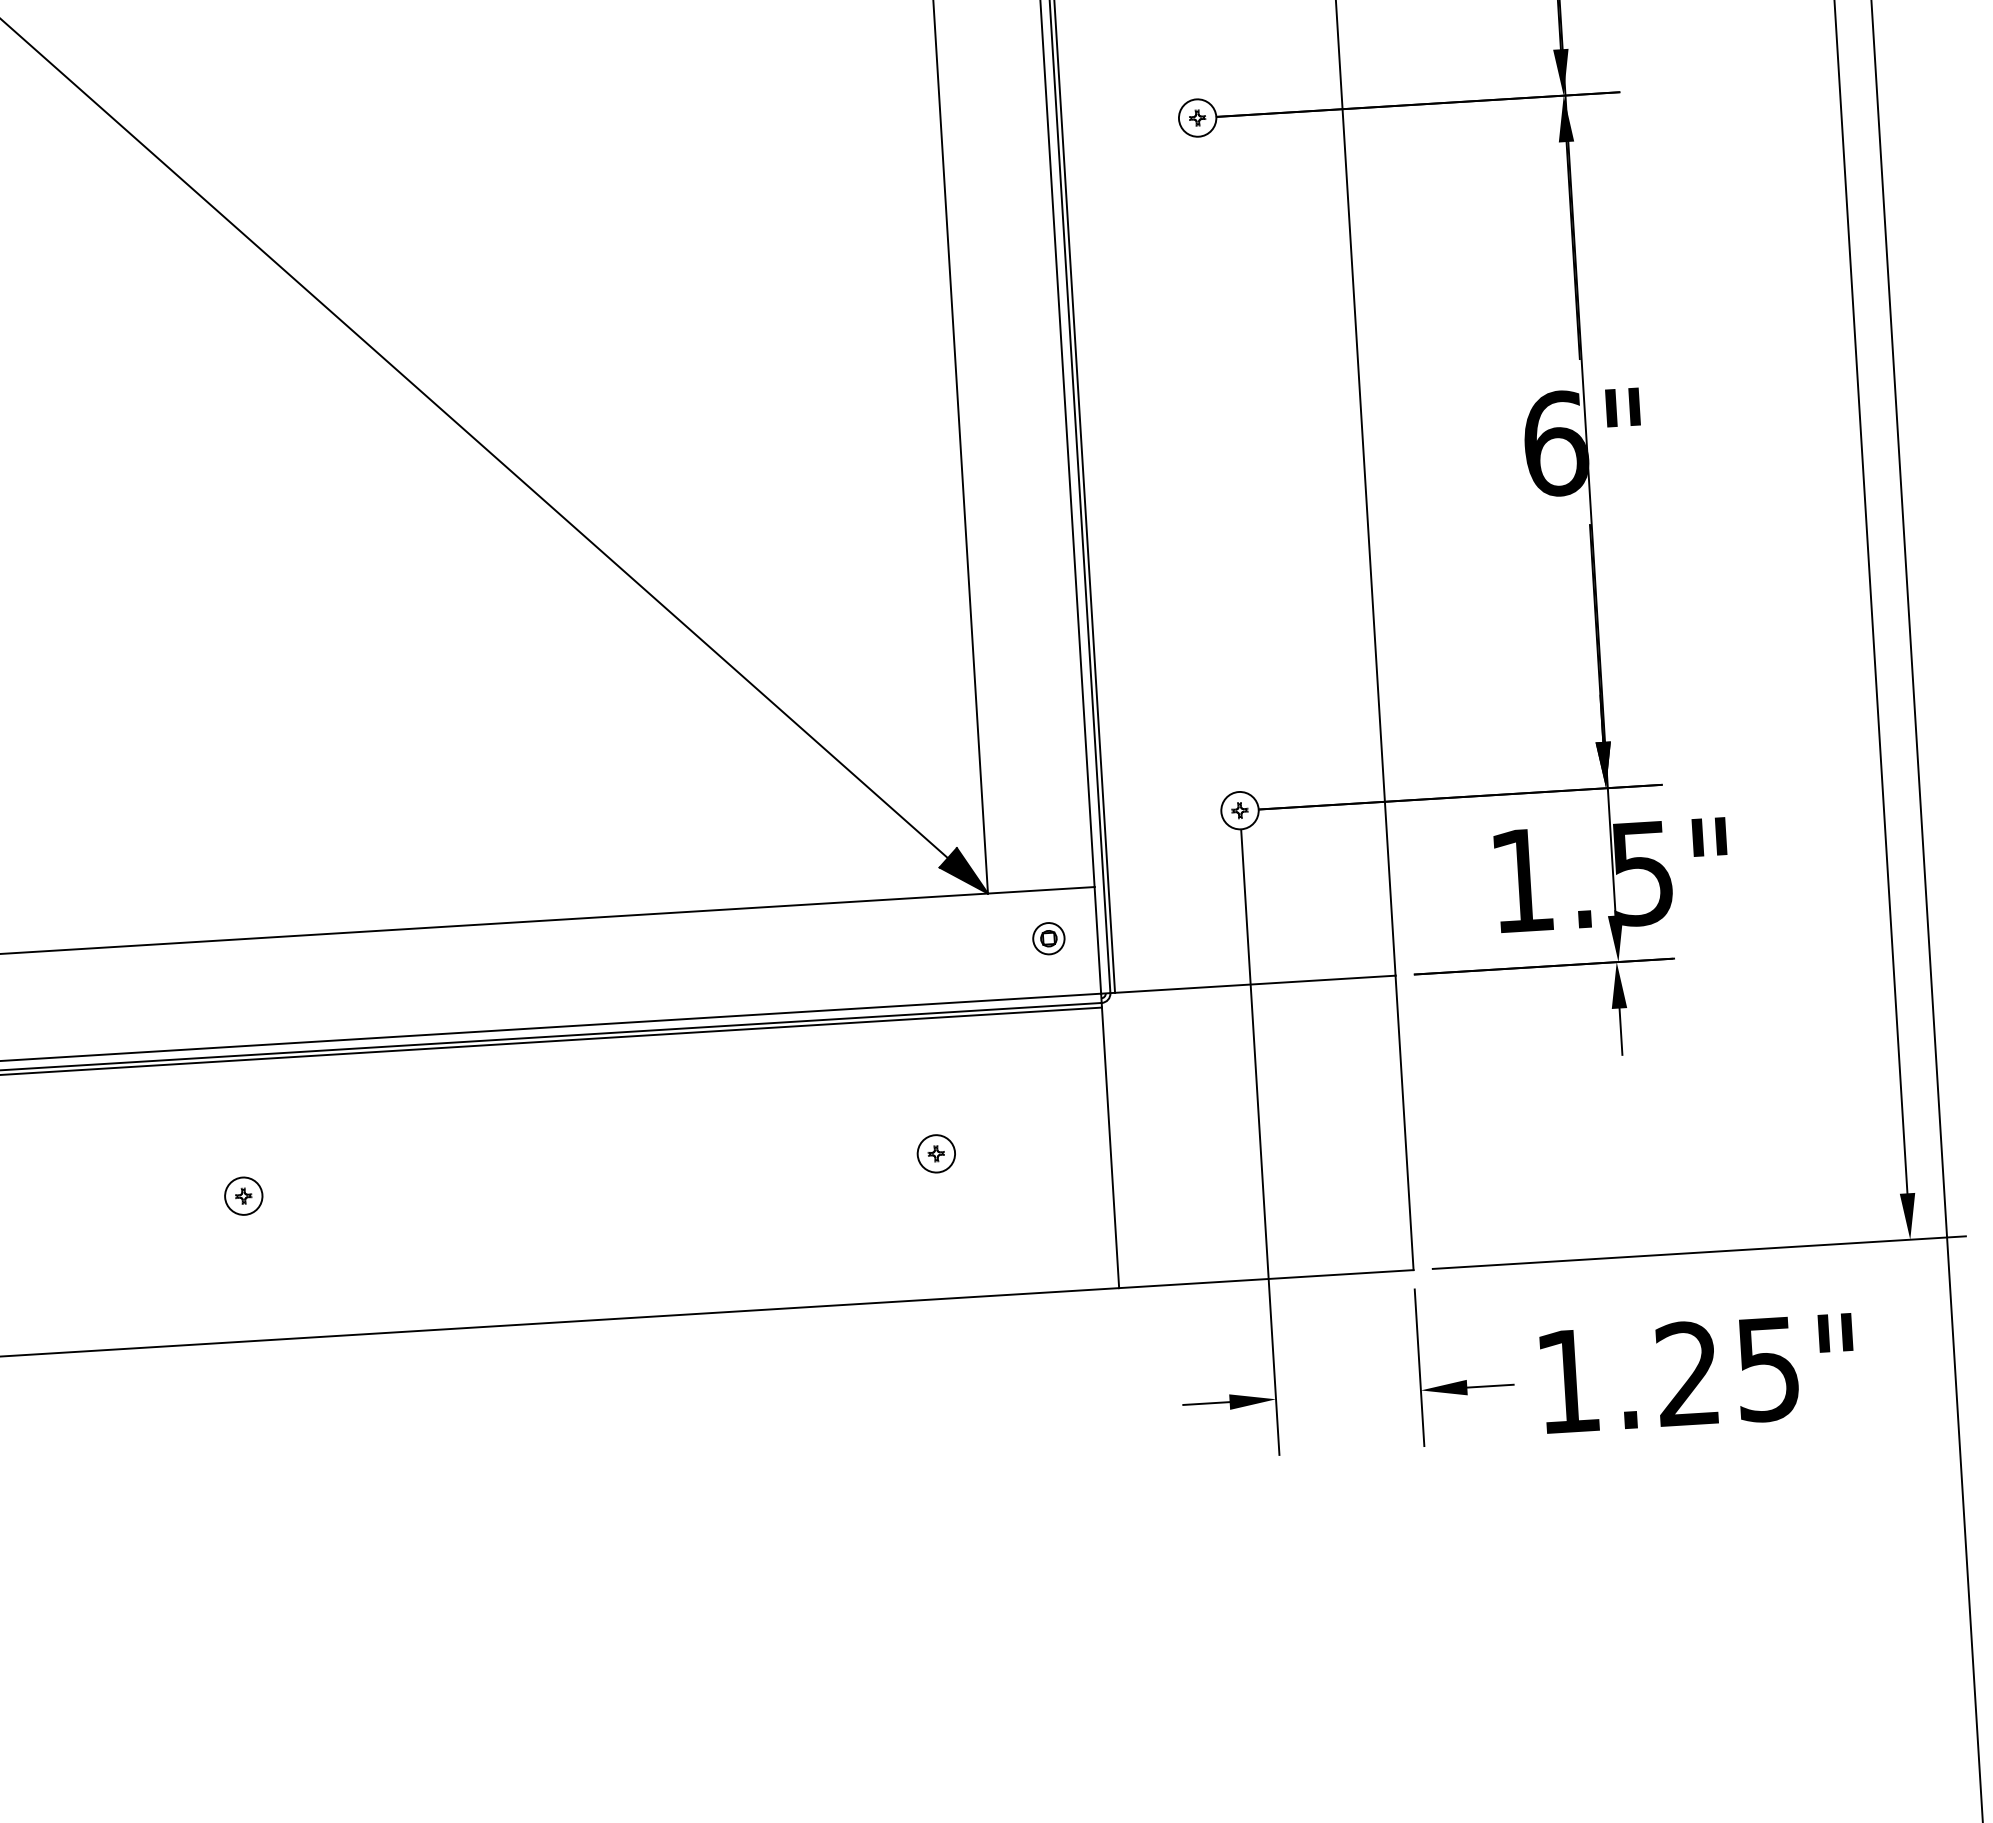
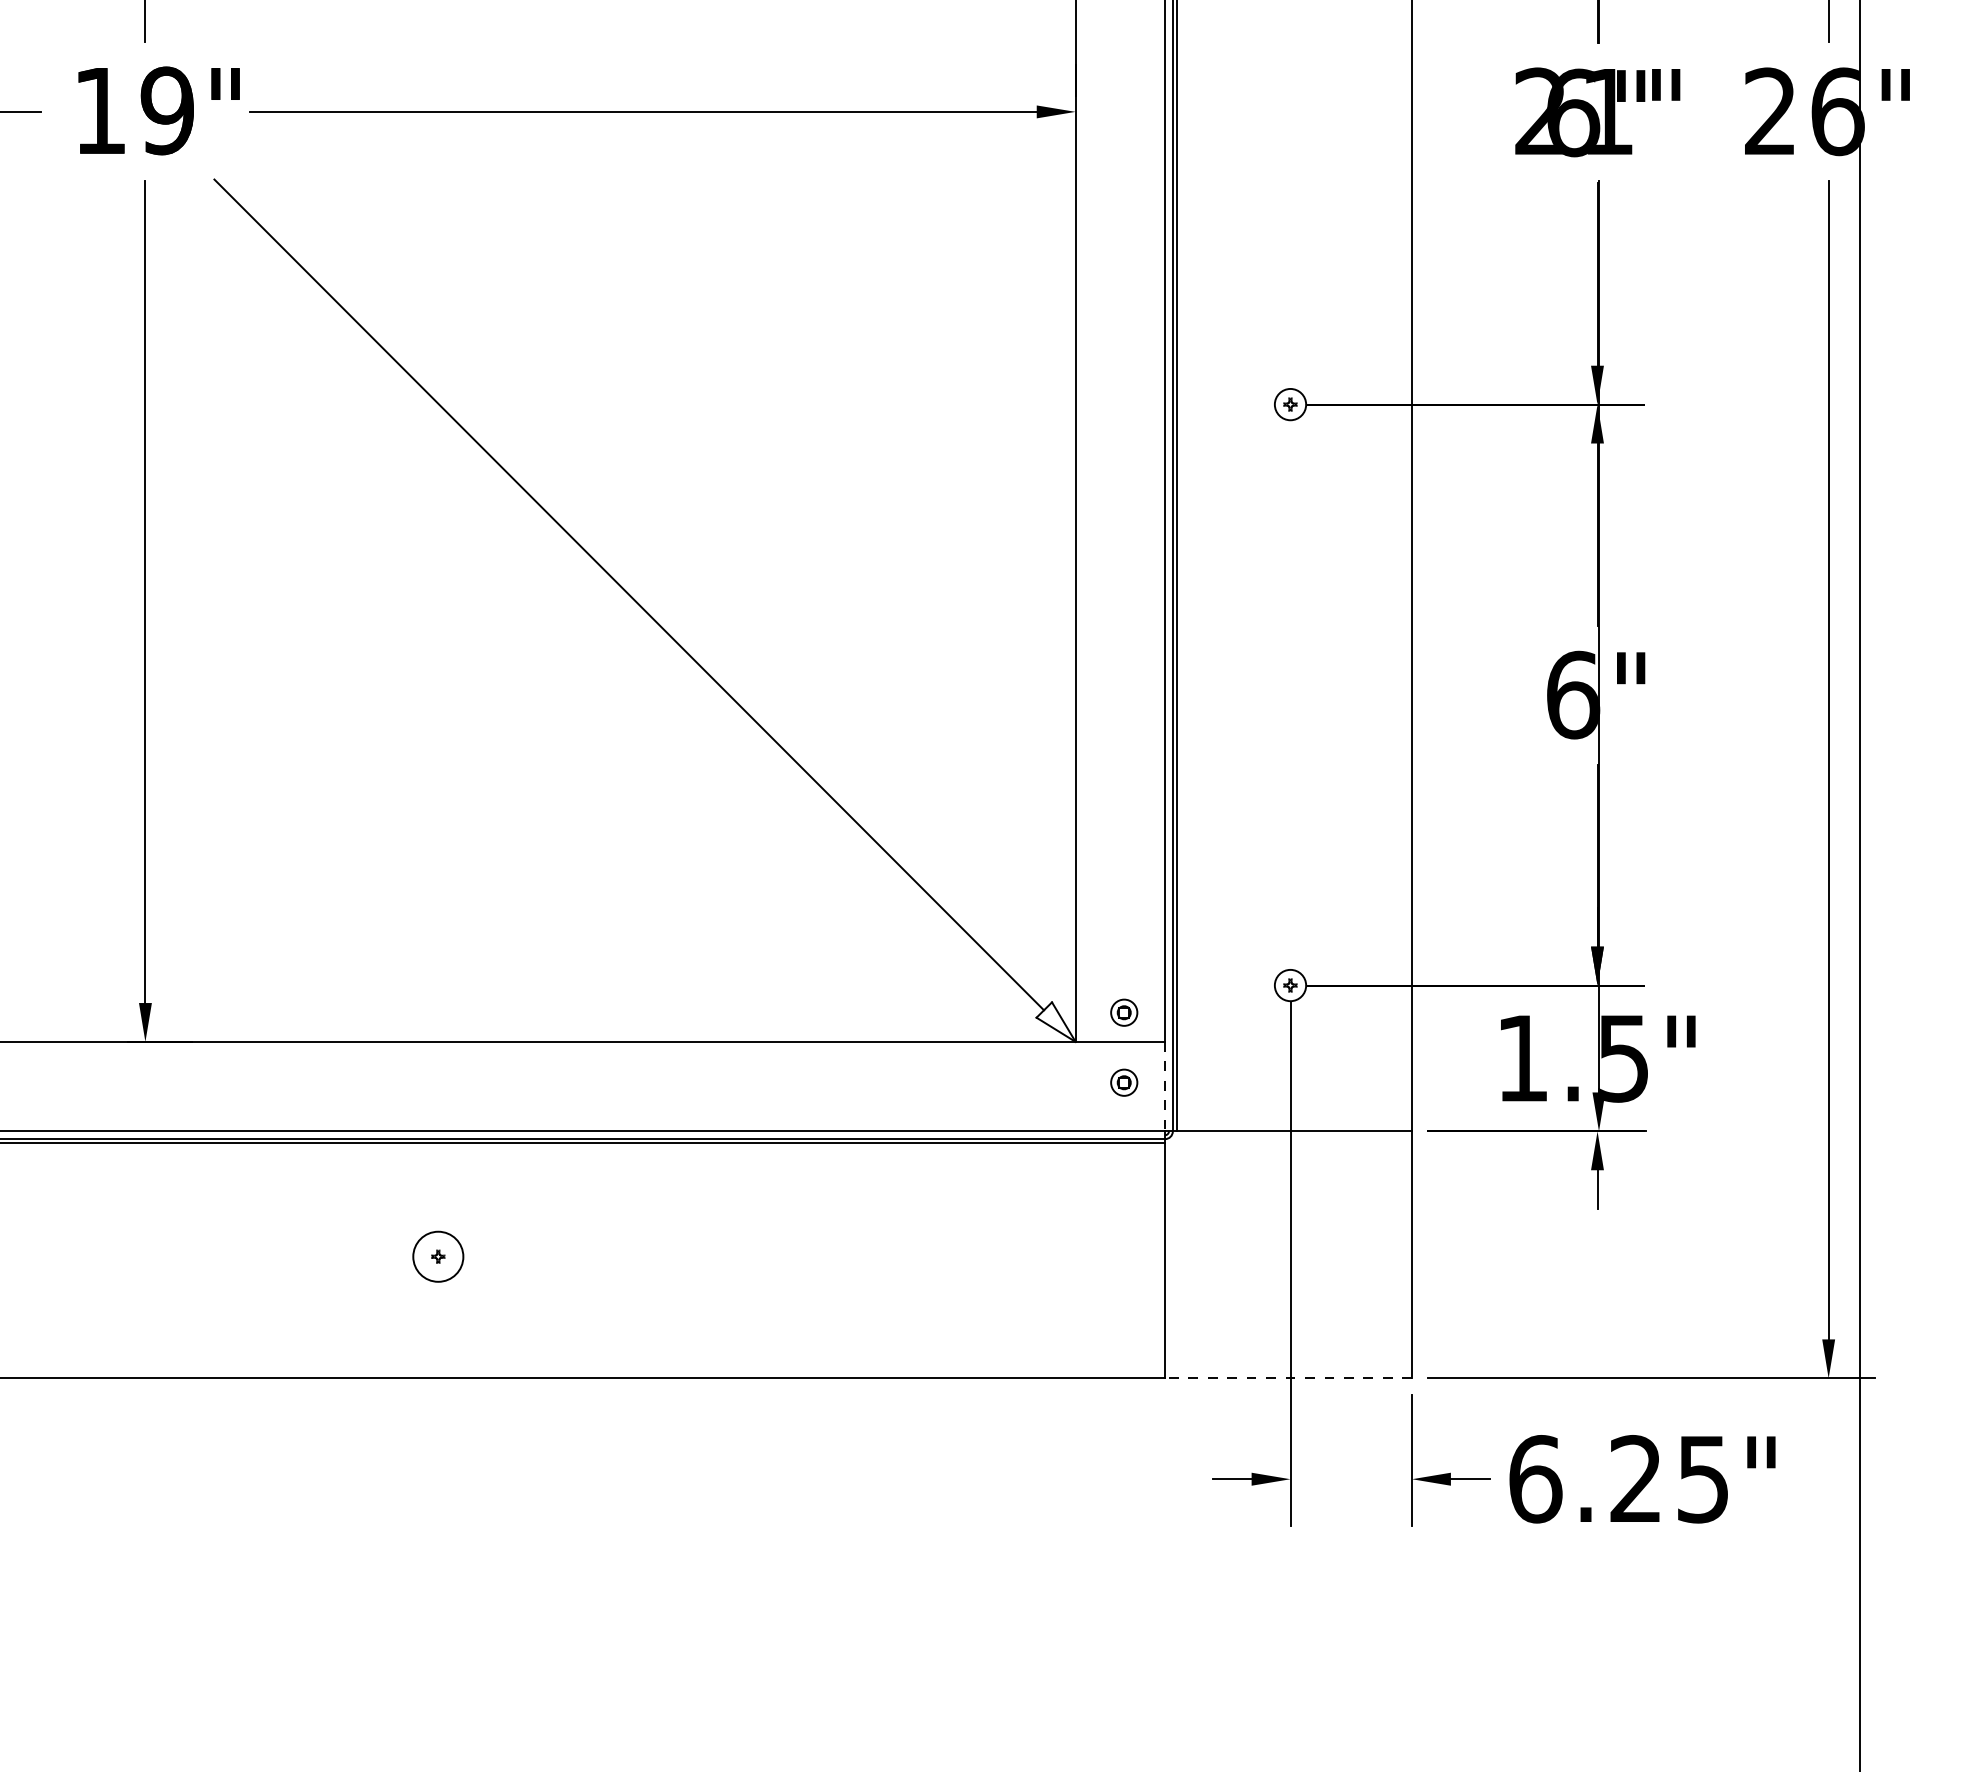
part: (1044, 854) -> (1124, 1012), added
fill: (962, 870) -> (1055, 1021), removed
line: (1098, 940) -> (1165, 1086), solid -> dashed
part: (935, 1153) -> (1018, 1256), removed
circle: (242, 1195) -> (437, 1256), size x1.6
line: (1266, 1279) -> (1288, 1378), solid -> dashed
text: (1568, 1381) -> (1535, 1479), 1.25" -> 6.25"

